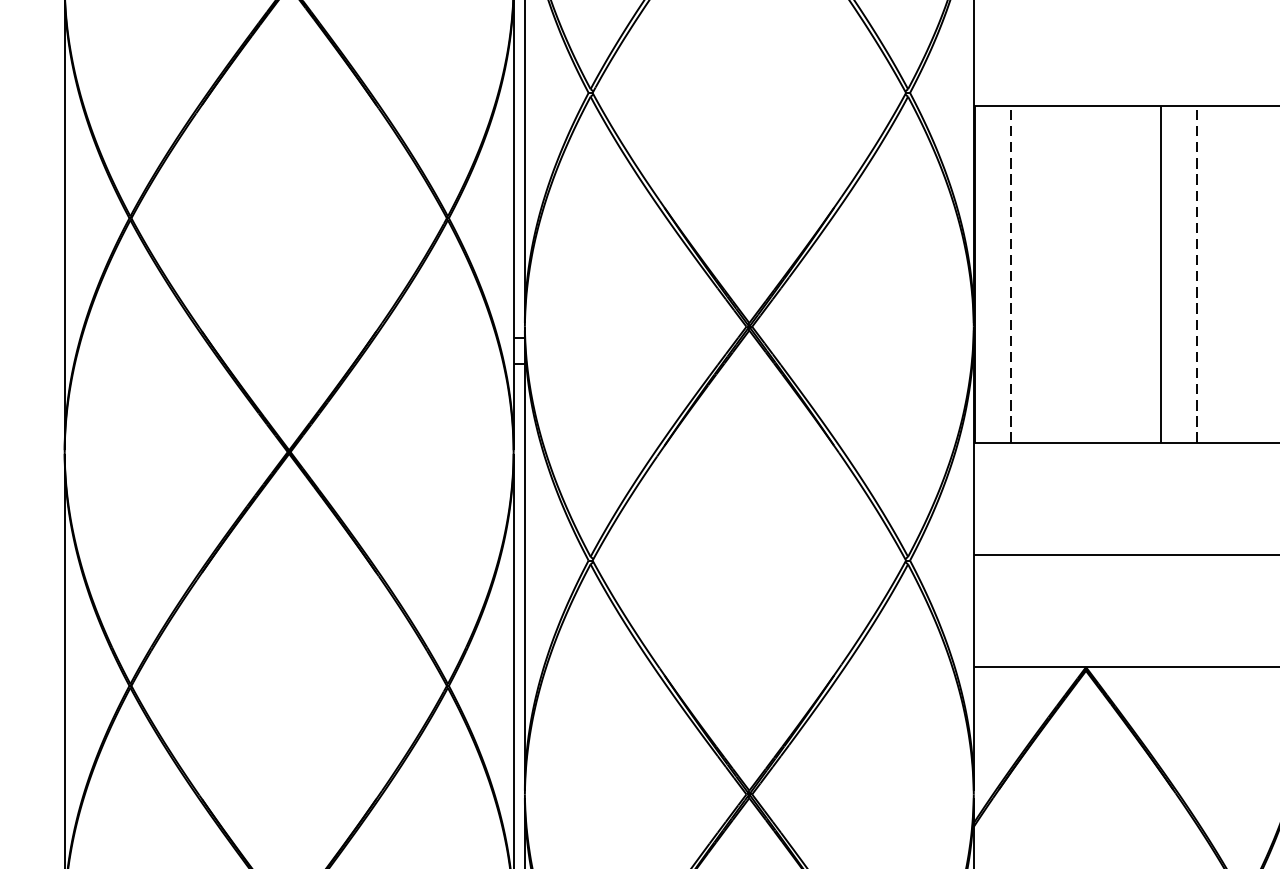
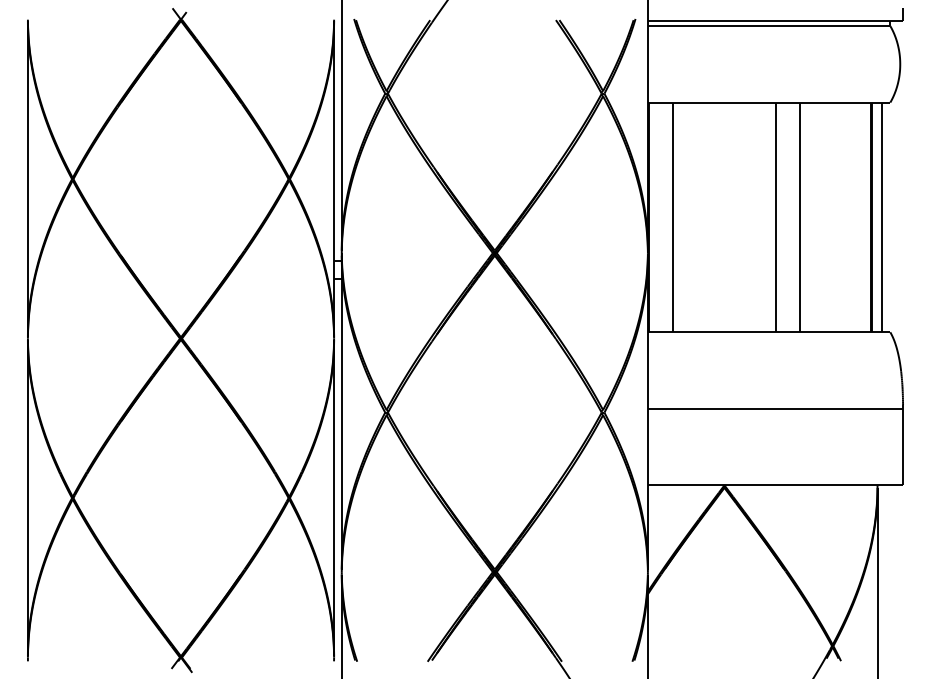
line: (1011, 274) -> (673, 217), dashed -> solid
line: (1196, 274) -> (799, 217), dashed -> solid

